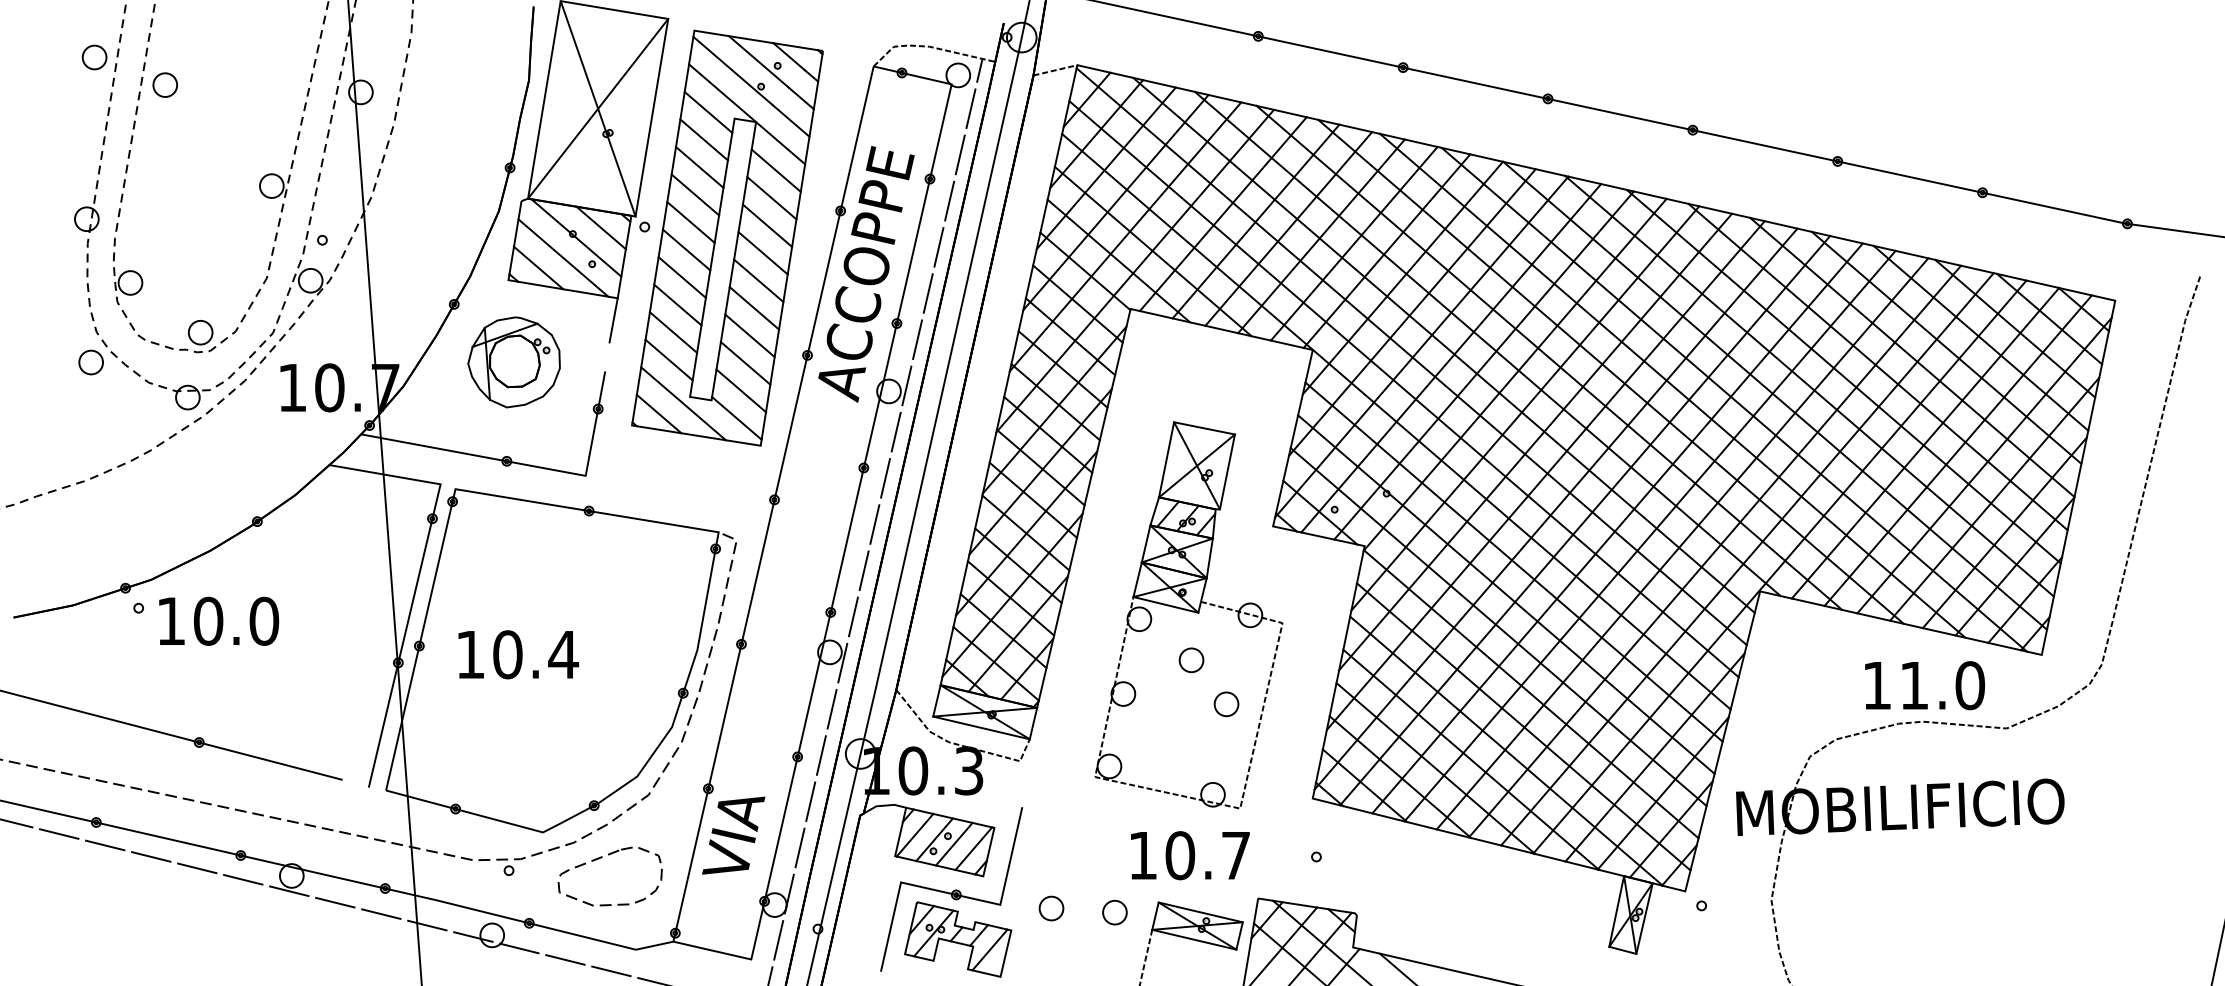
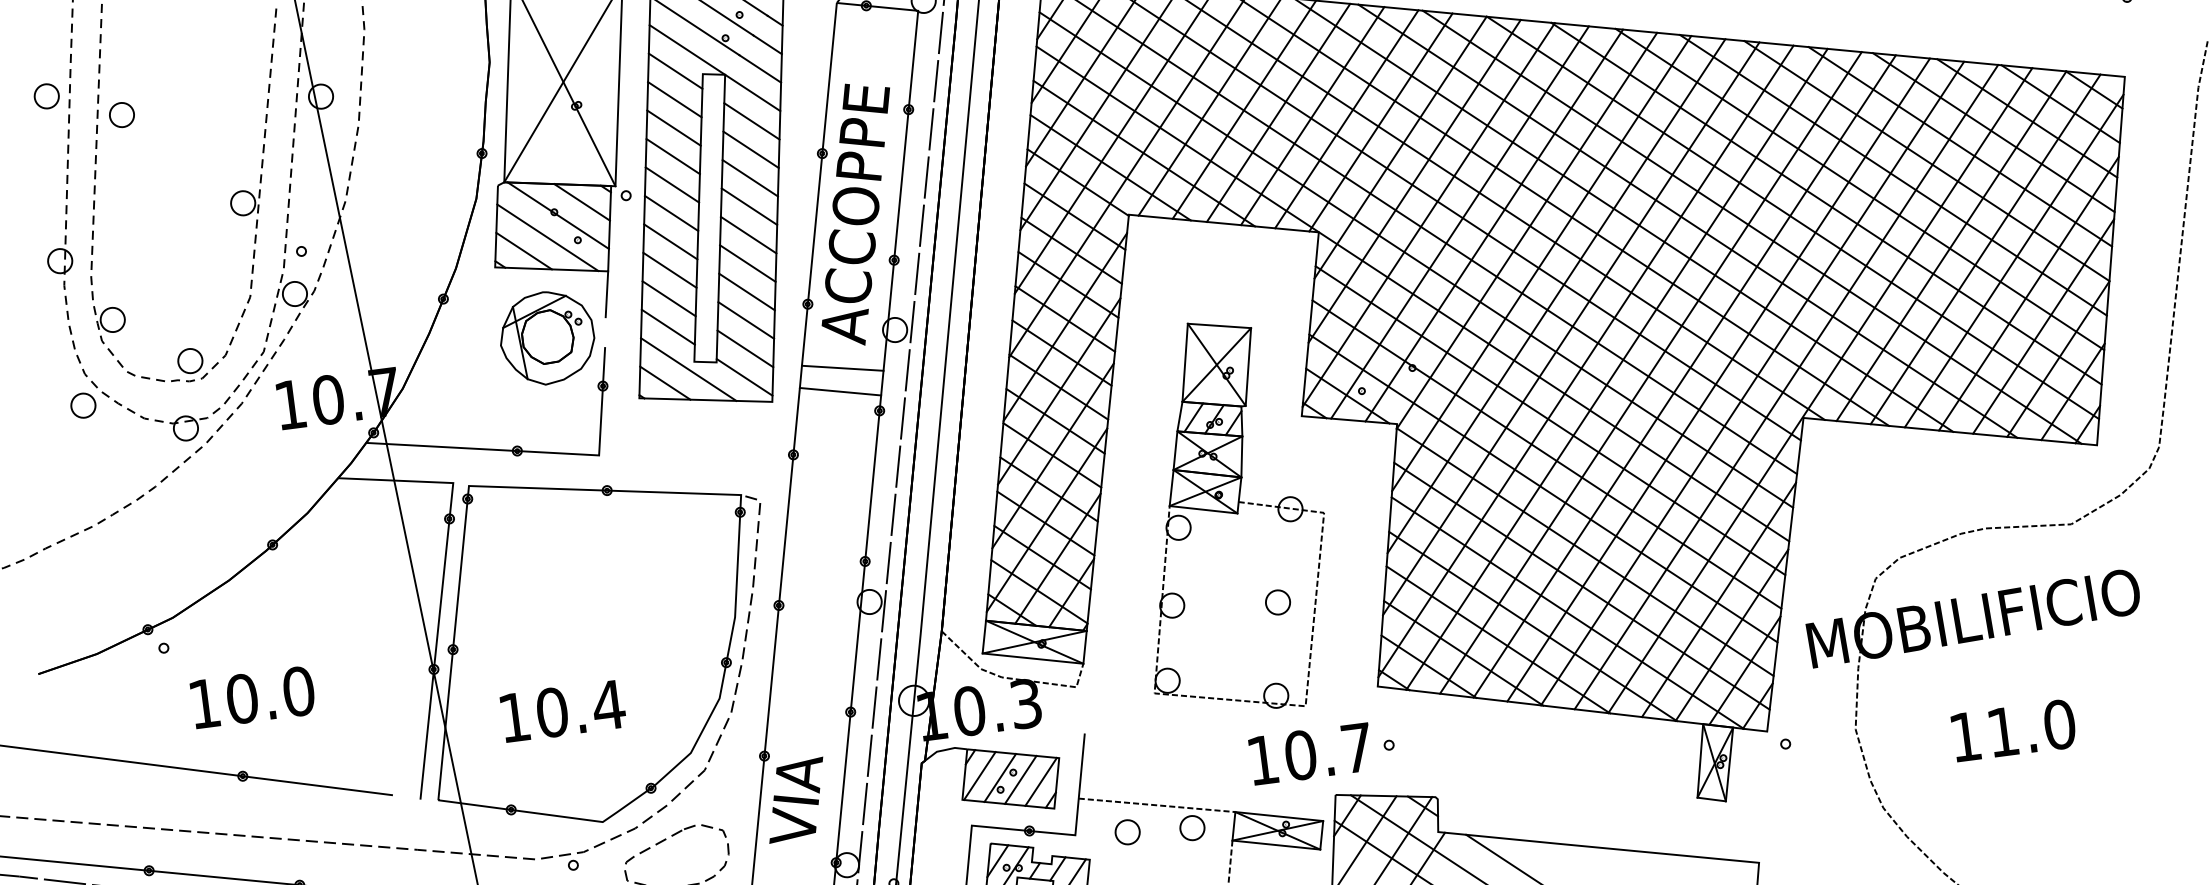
part: (513, 362) -> (546, 338), moved
line: (833, 421) -> (842, 367), added
line: (828, 444) -> (840, 391), added
text: (219, 620) -> (253, 696), moved
text: (518, 654) -> (563, 710), moved
part: (1191, 660) -> (1236, 562), removed
text: (1924, 685) -> (2013, 730), moved
text: (1190, 855) -> (1311, 753), moved
line: (1083, 885) -> (1157, 804), added

